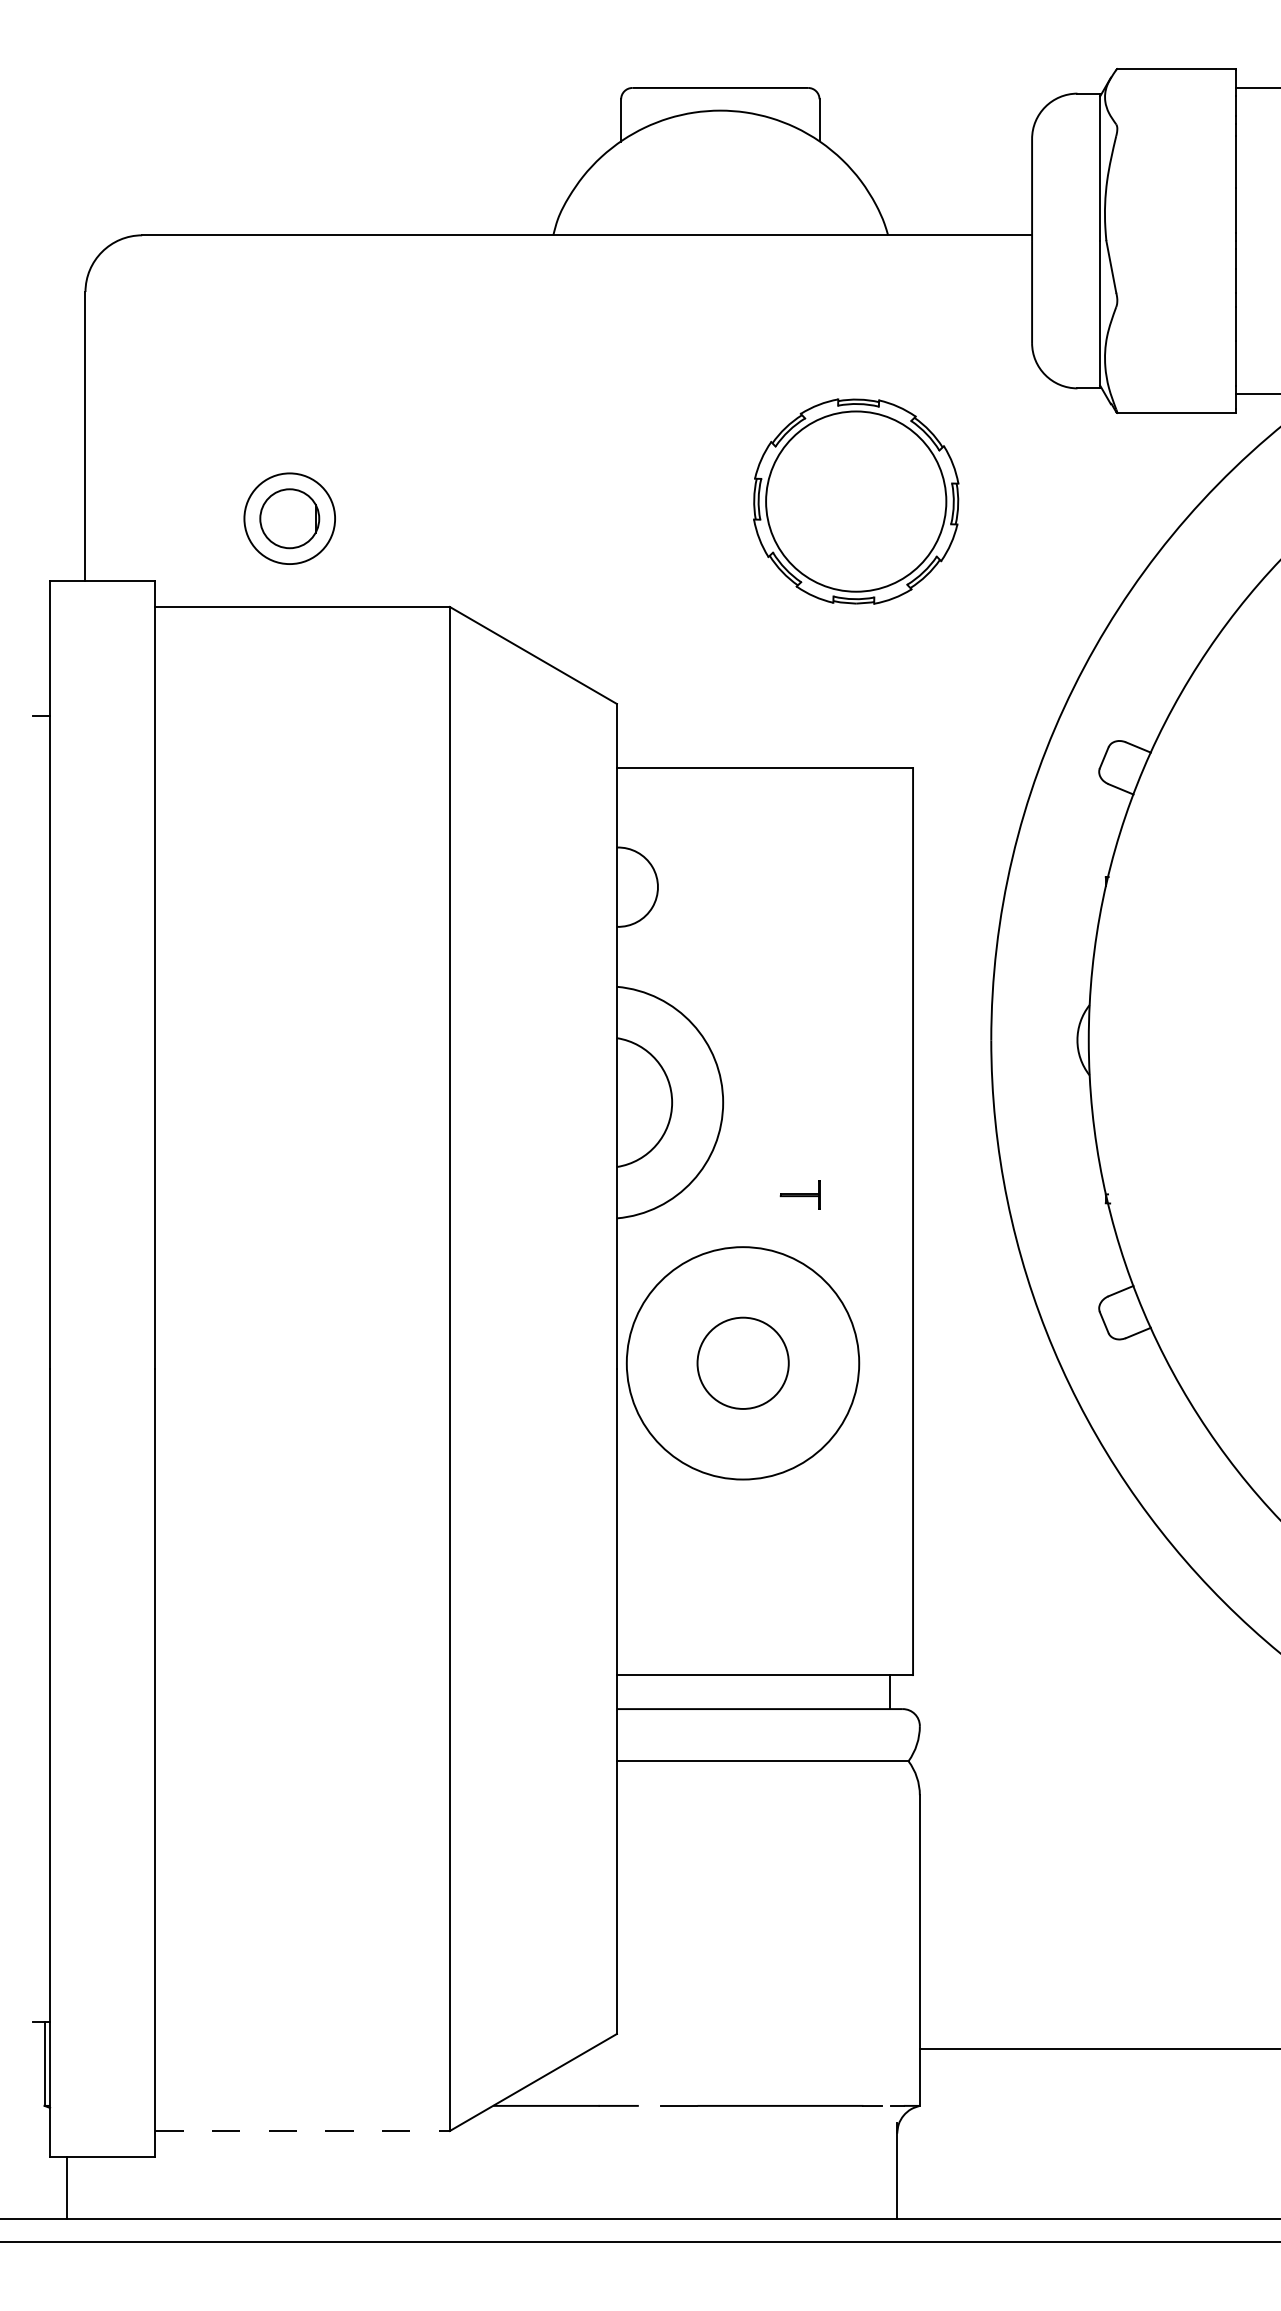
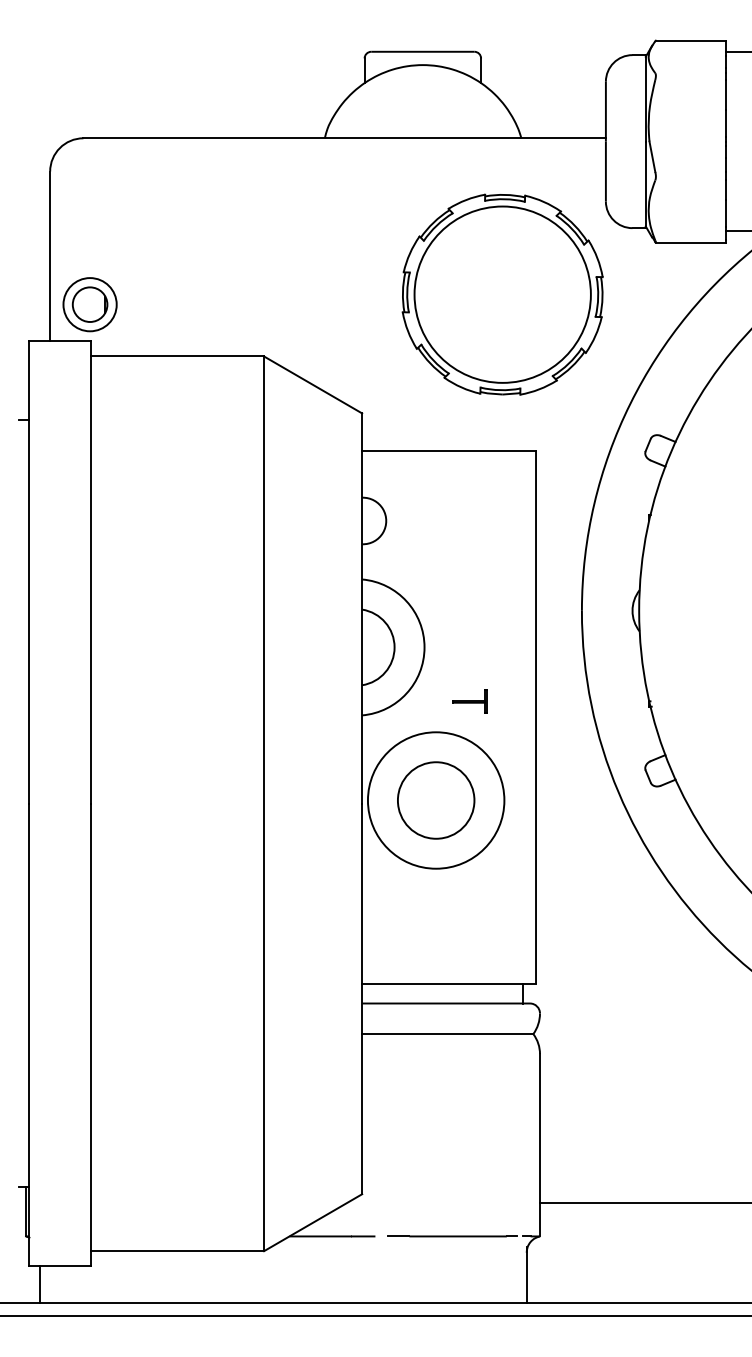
part: (855, 501) -> (502, 294), size x1.67
part: (288, 518) -> (89, 304), moved
part: (799, 1194) -> (469, 701), size x1.43
circle: (743, 1363) -> (436, 800), size x1.43
line: (304, 2131) -> (178, 1251), dashed -> solid

